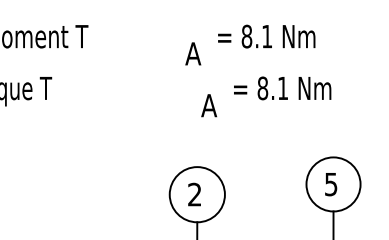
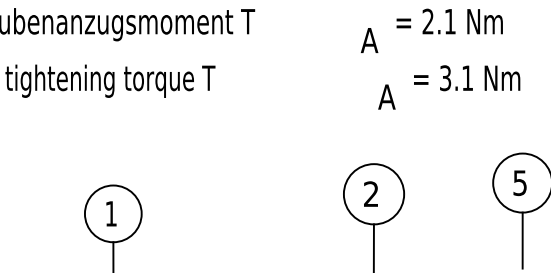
text: (246, 36) -> (427, 21), 8.1 -> 2.1
text: (262, 88) -> (445, 78), 8.1 -> 3.1

